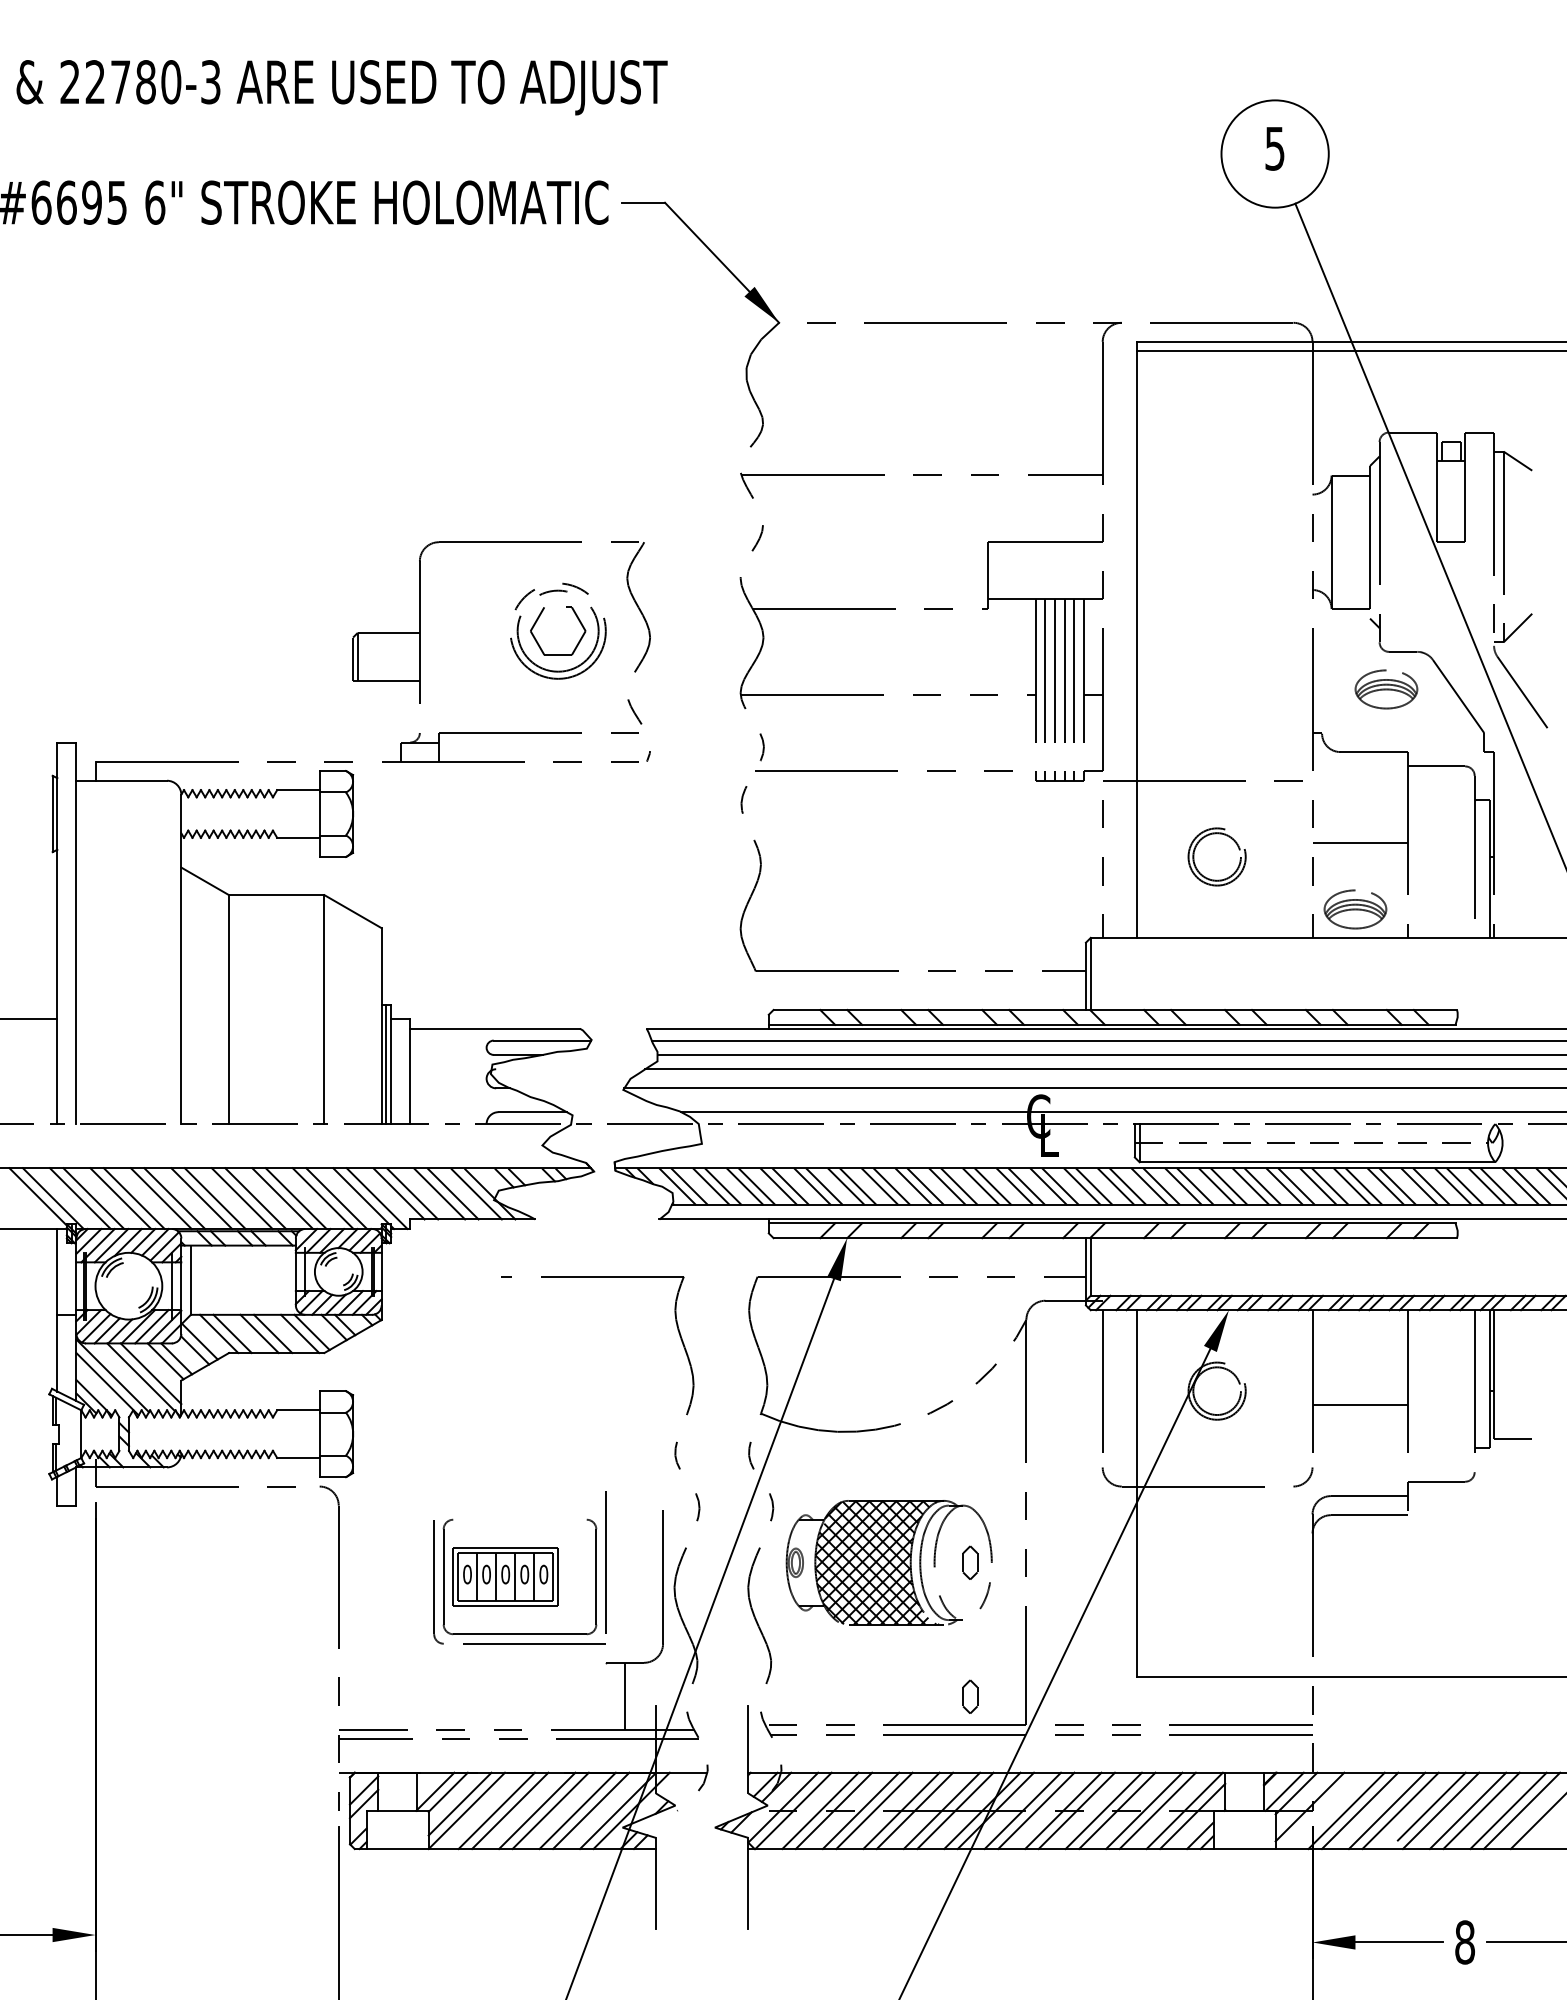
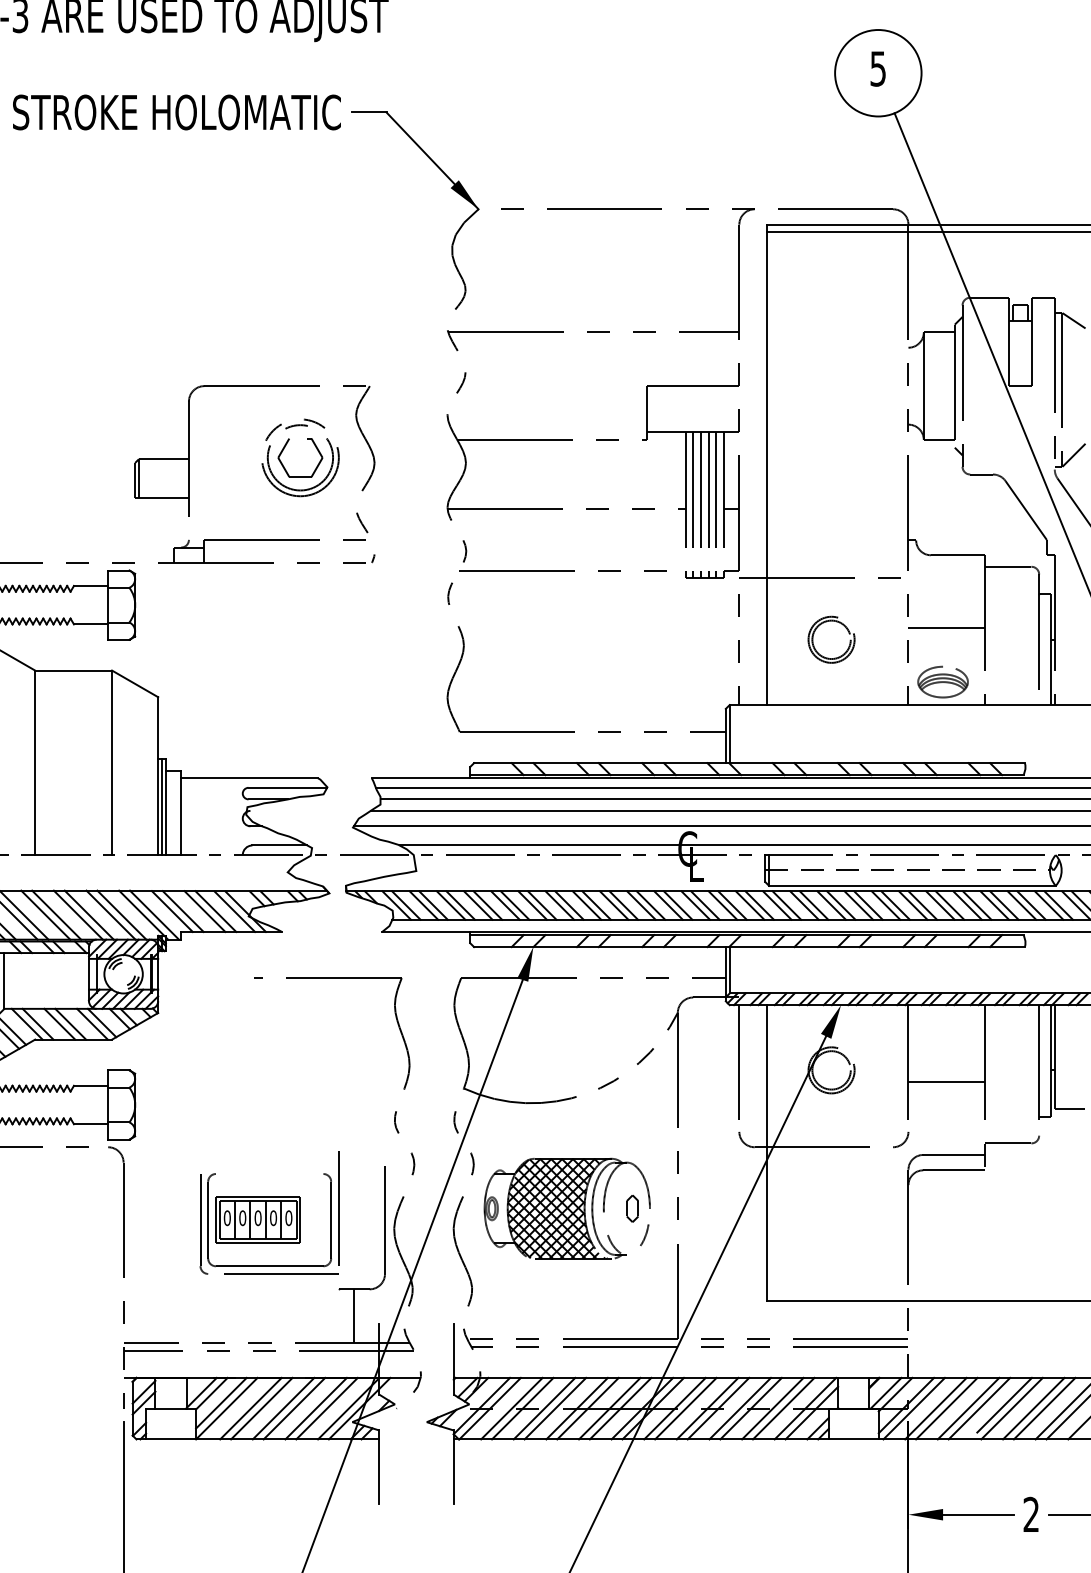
part: (1386, 689) -> (968, 504), removed
part: (970, 1696) -> (632, 1316), removed
line: (1319, 1810) -> (914, 1408), added
text: (1464, 1942) -> (1030, 1514), 8 -> 2

